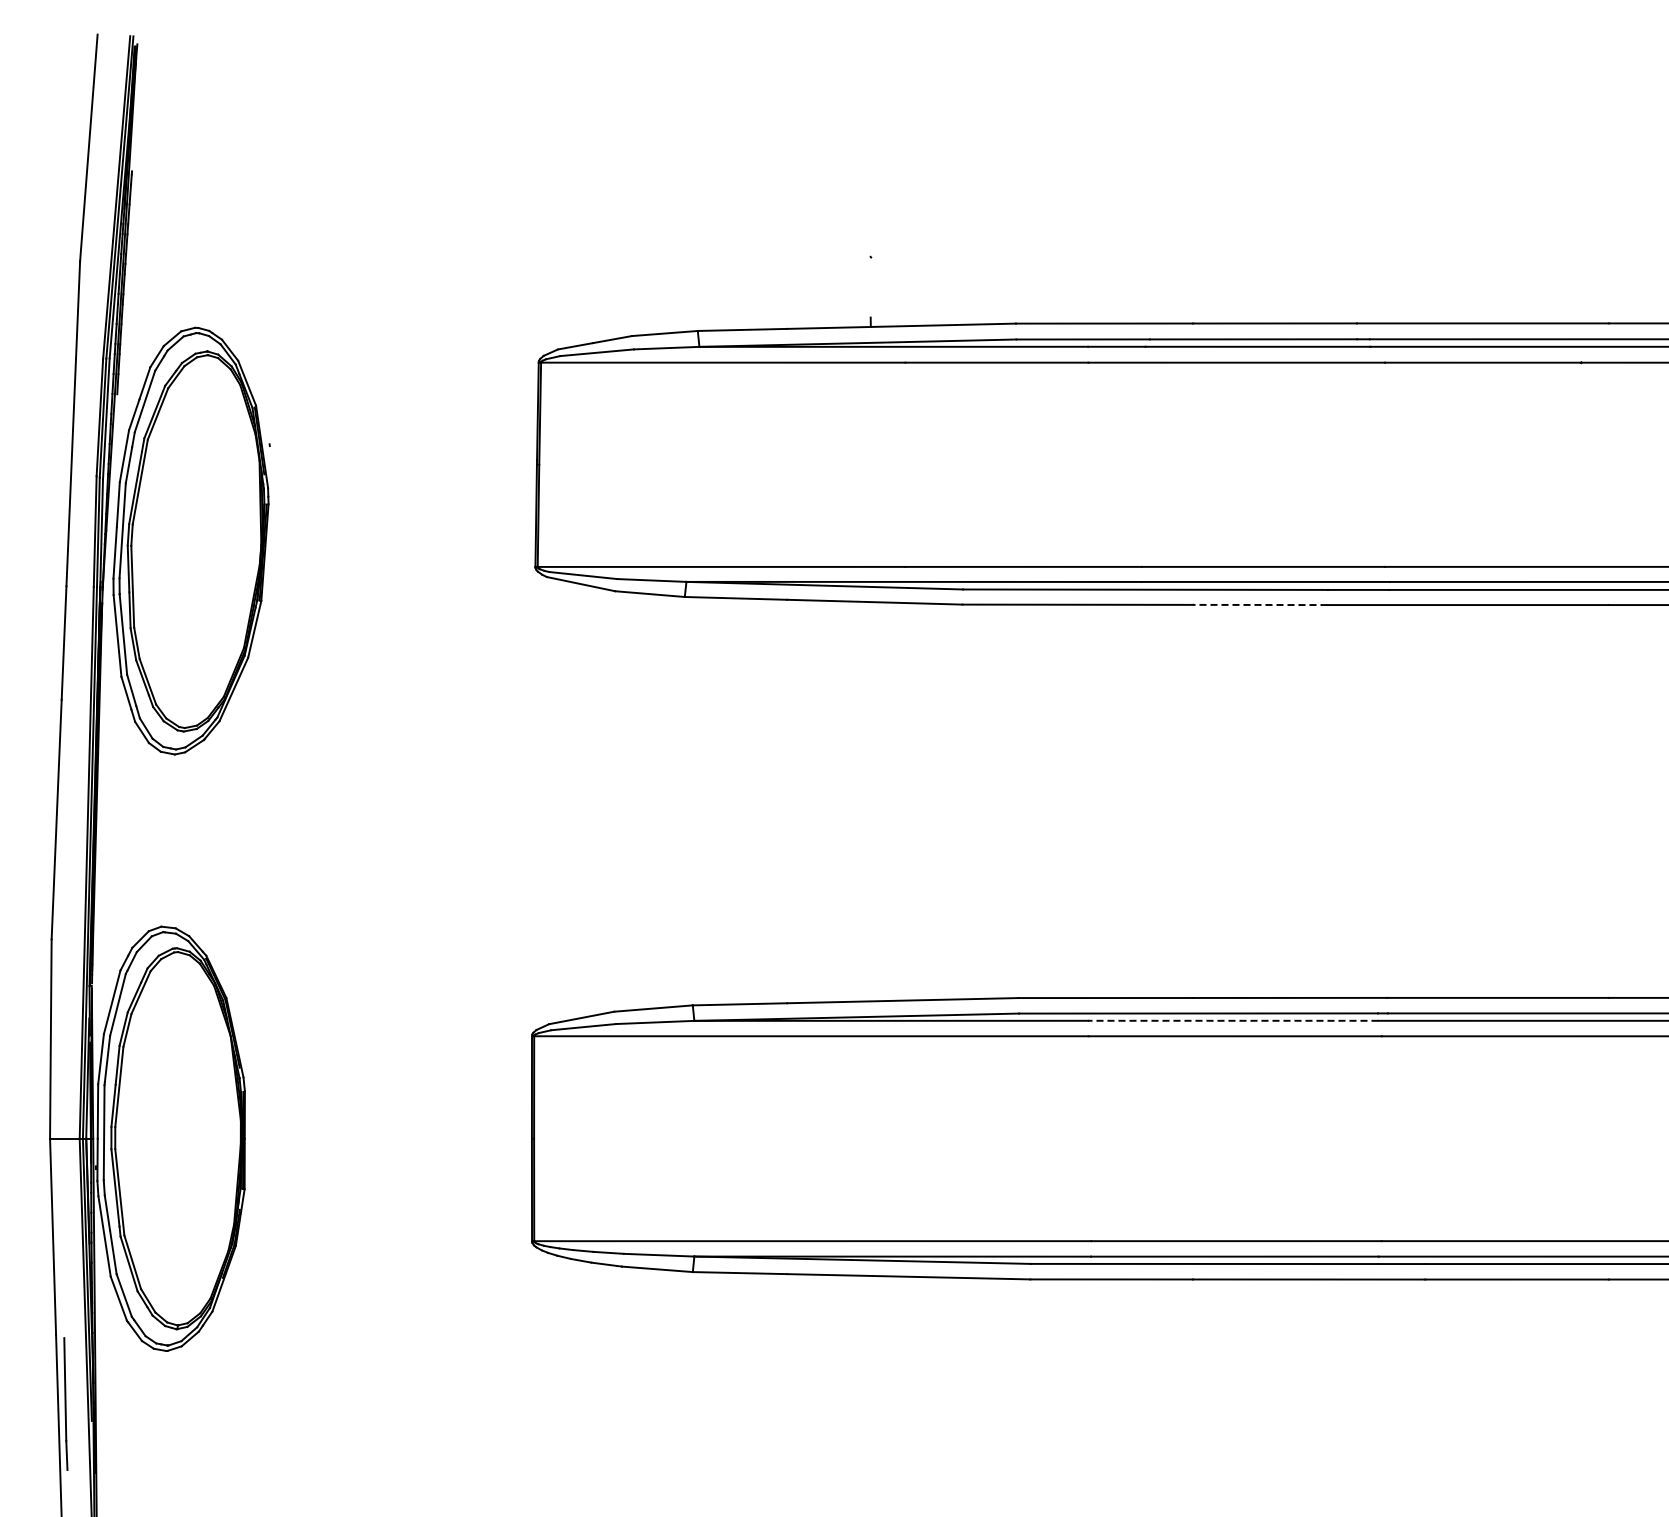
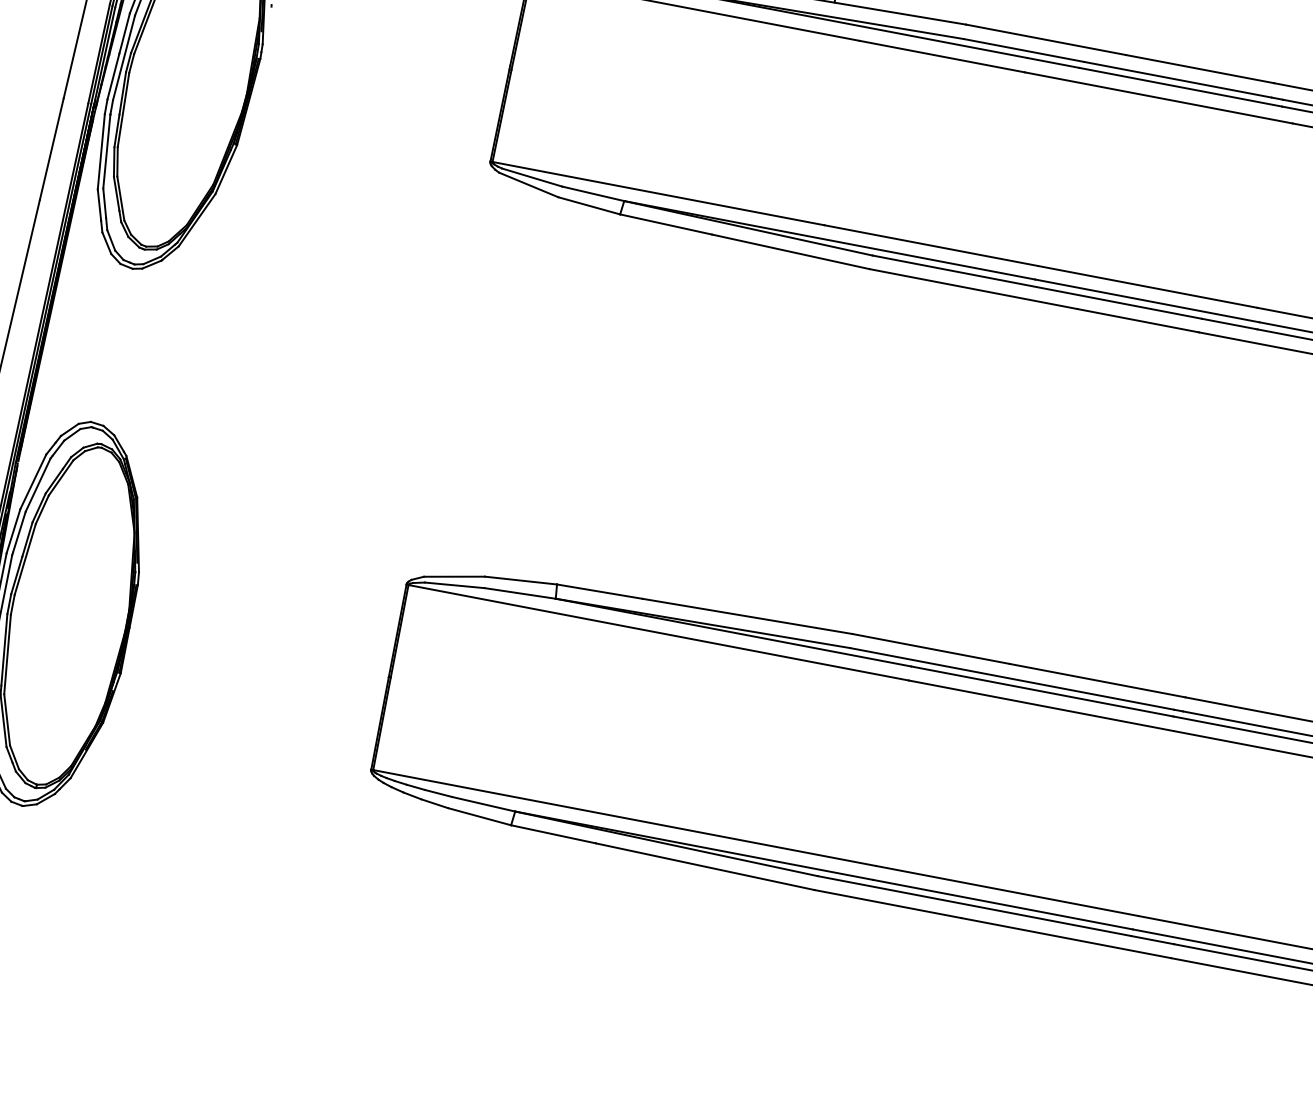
line: (1259, 604) -> (1137, 320), dashed -> solid
line: (1232, 1020) -> (1041, 691), dashed -> solid

